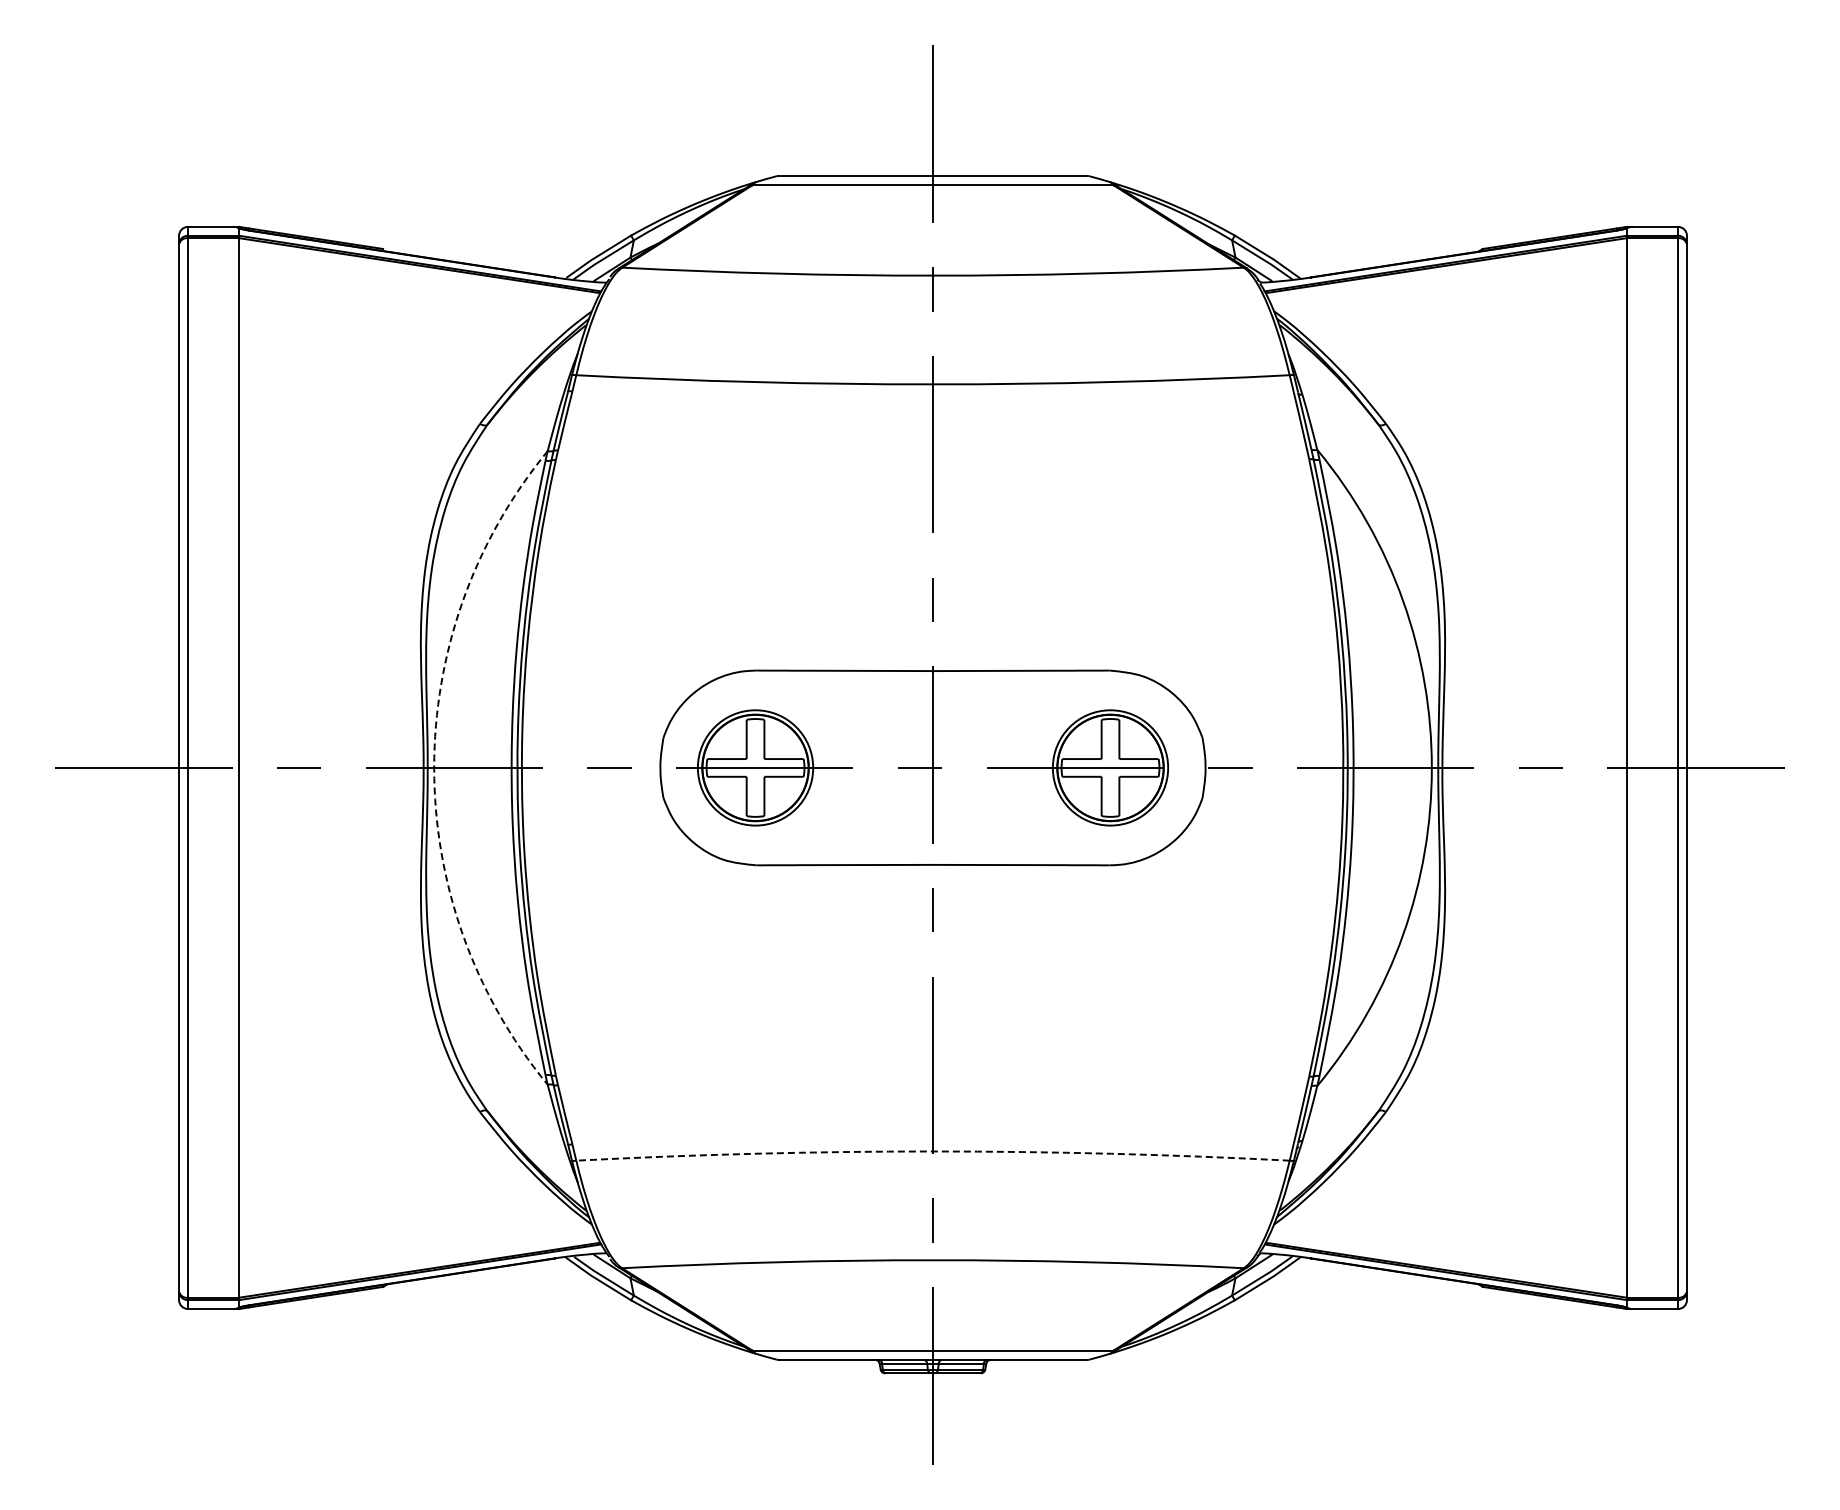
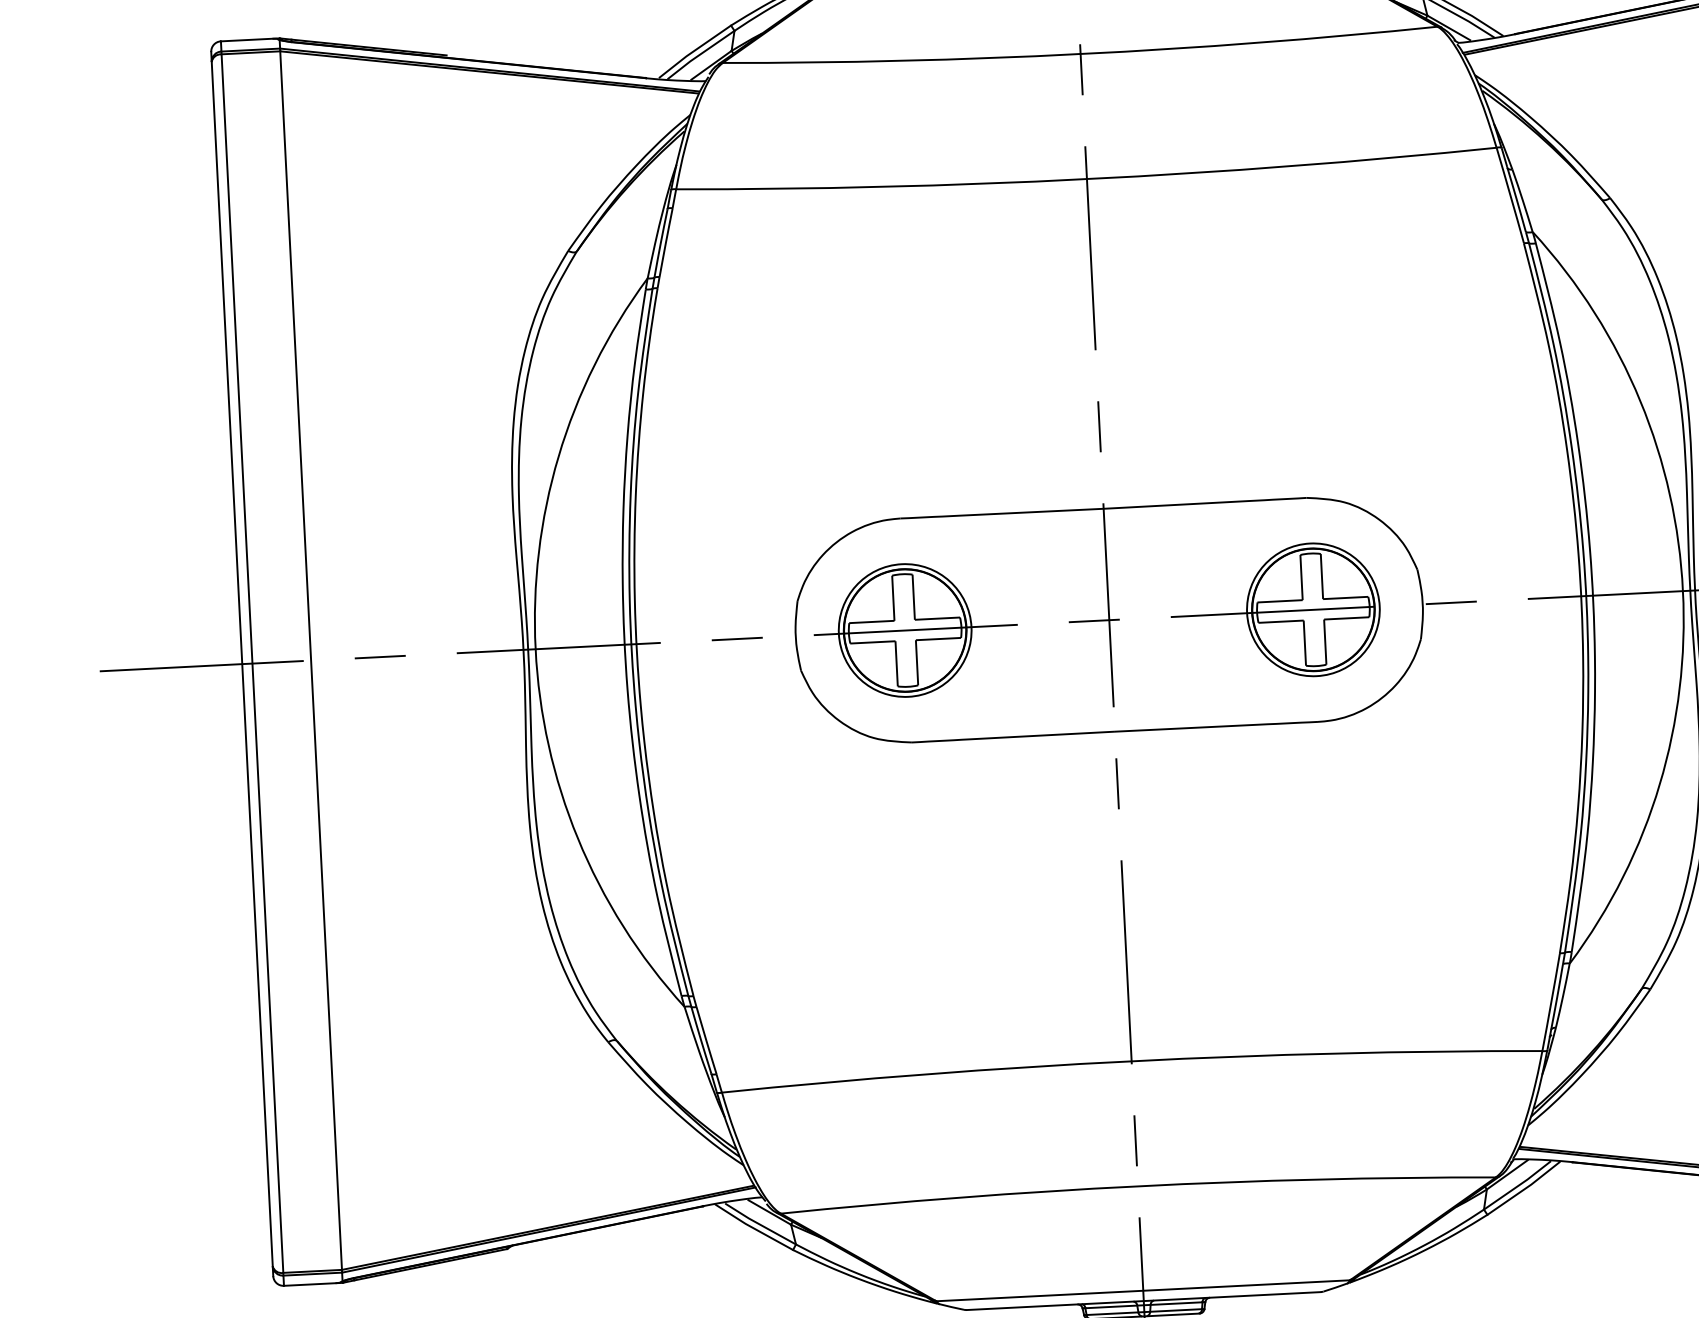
arc: (434, 767) -> (535, 648), dashed -> solid
arc: (933, 1151) -> (1132, 1061), dashed -> solid

